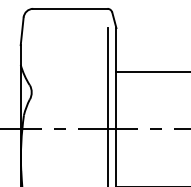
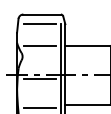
line: (65, 28) -> (39, 24), added
line: (65, 72) -> (39, 46), added
line: (65, 137) -> (39, 79), added

